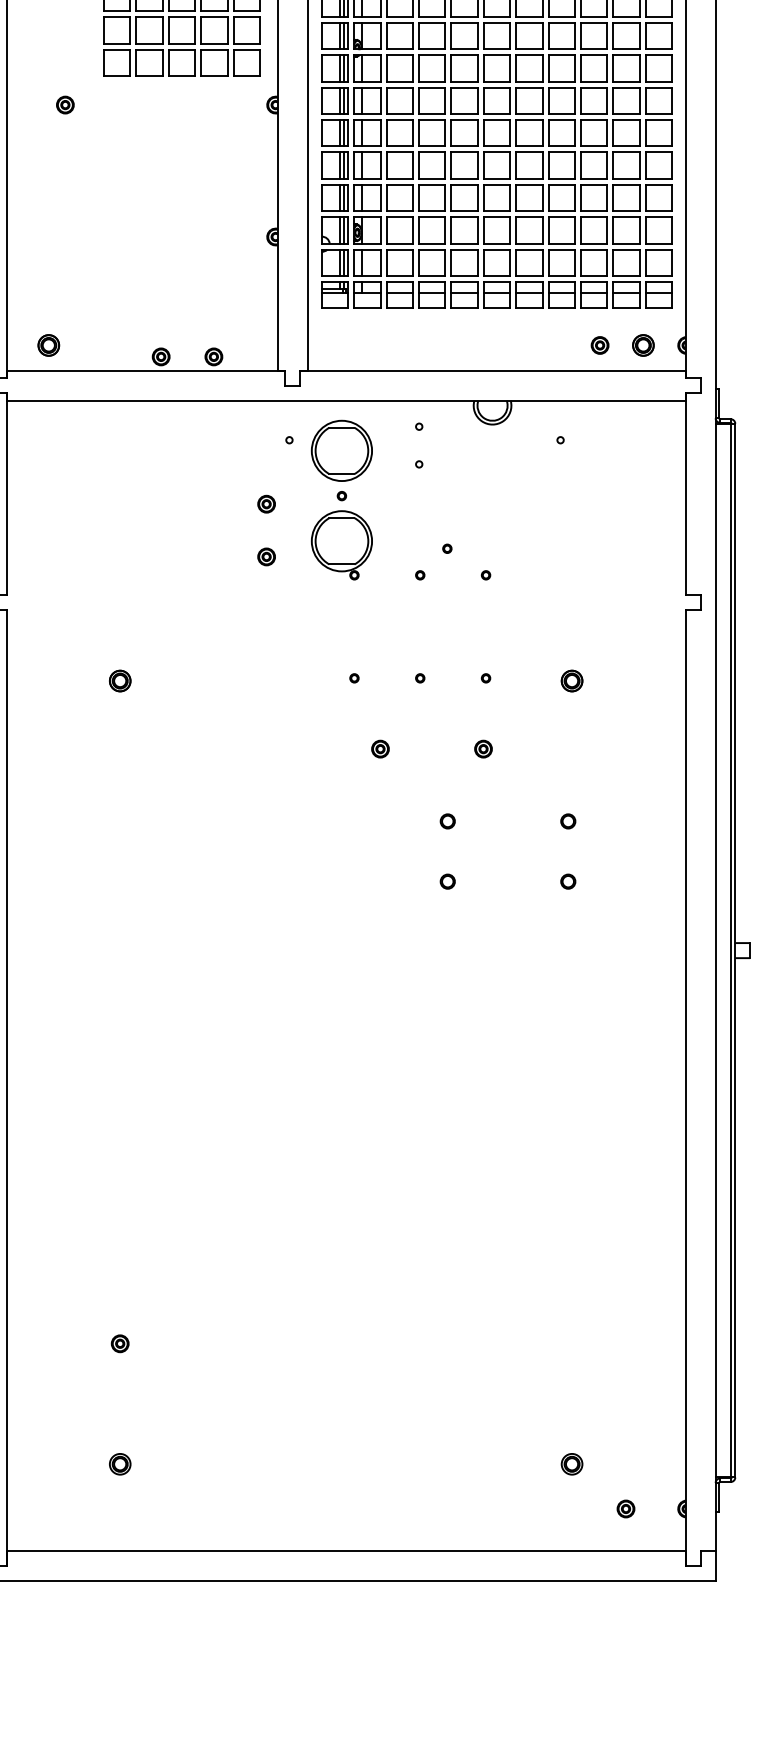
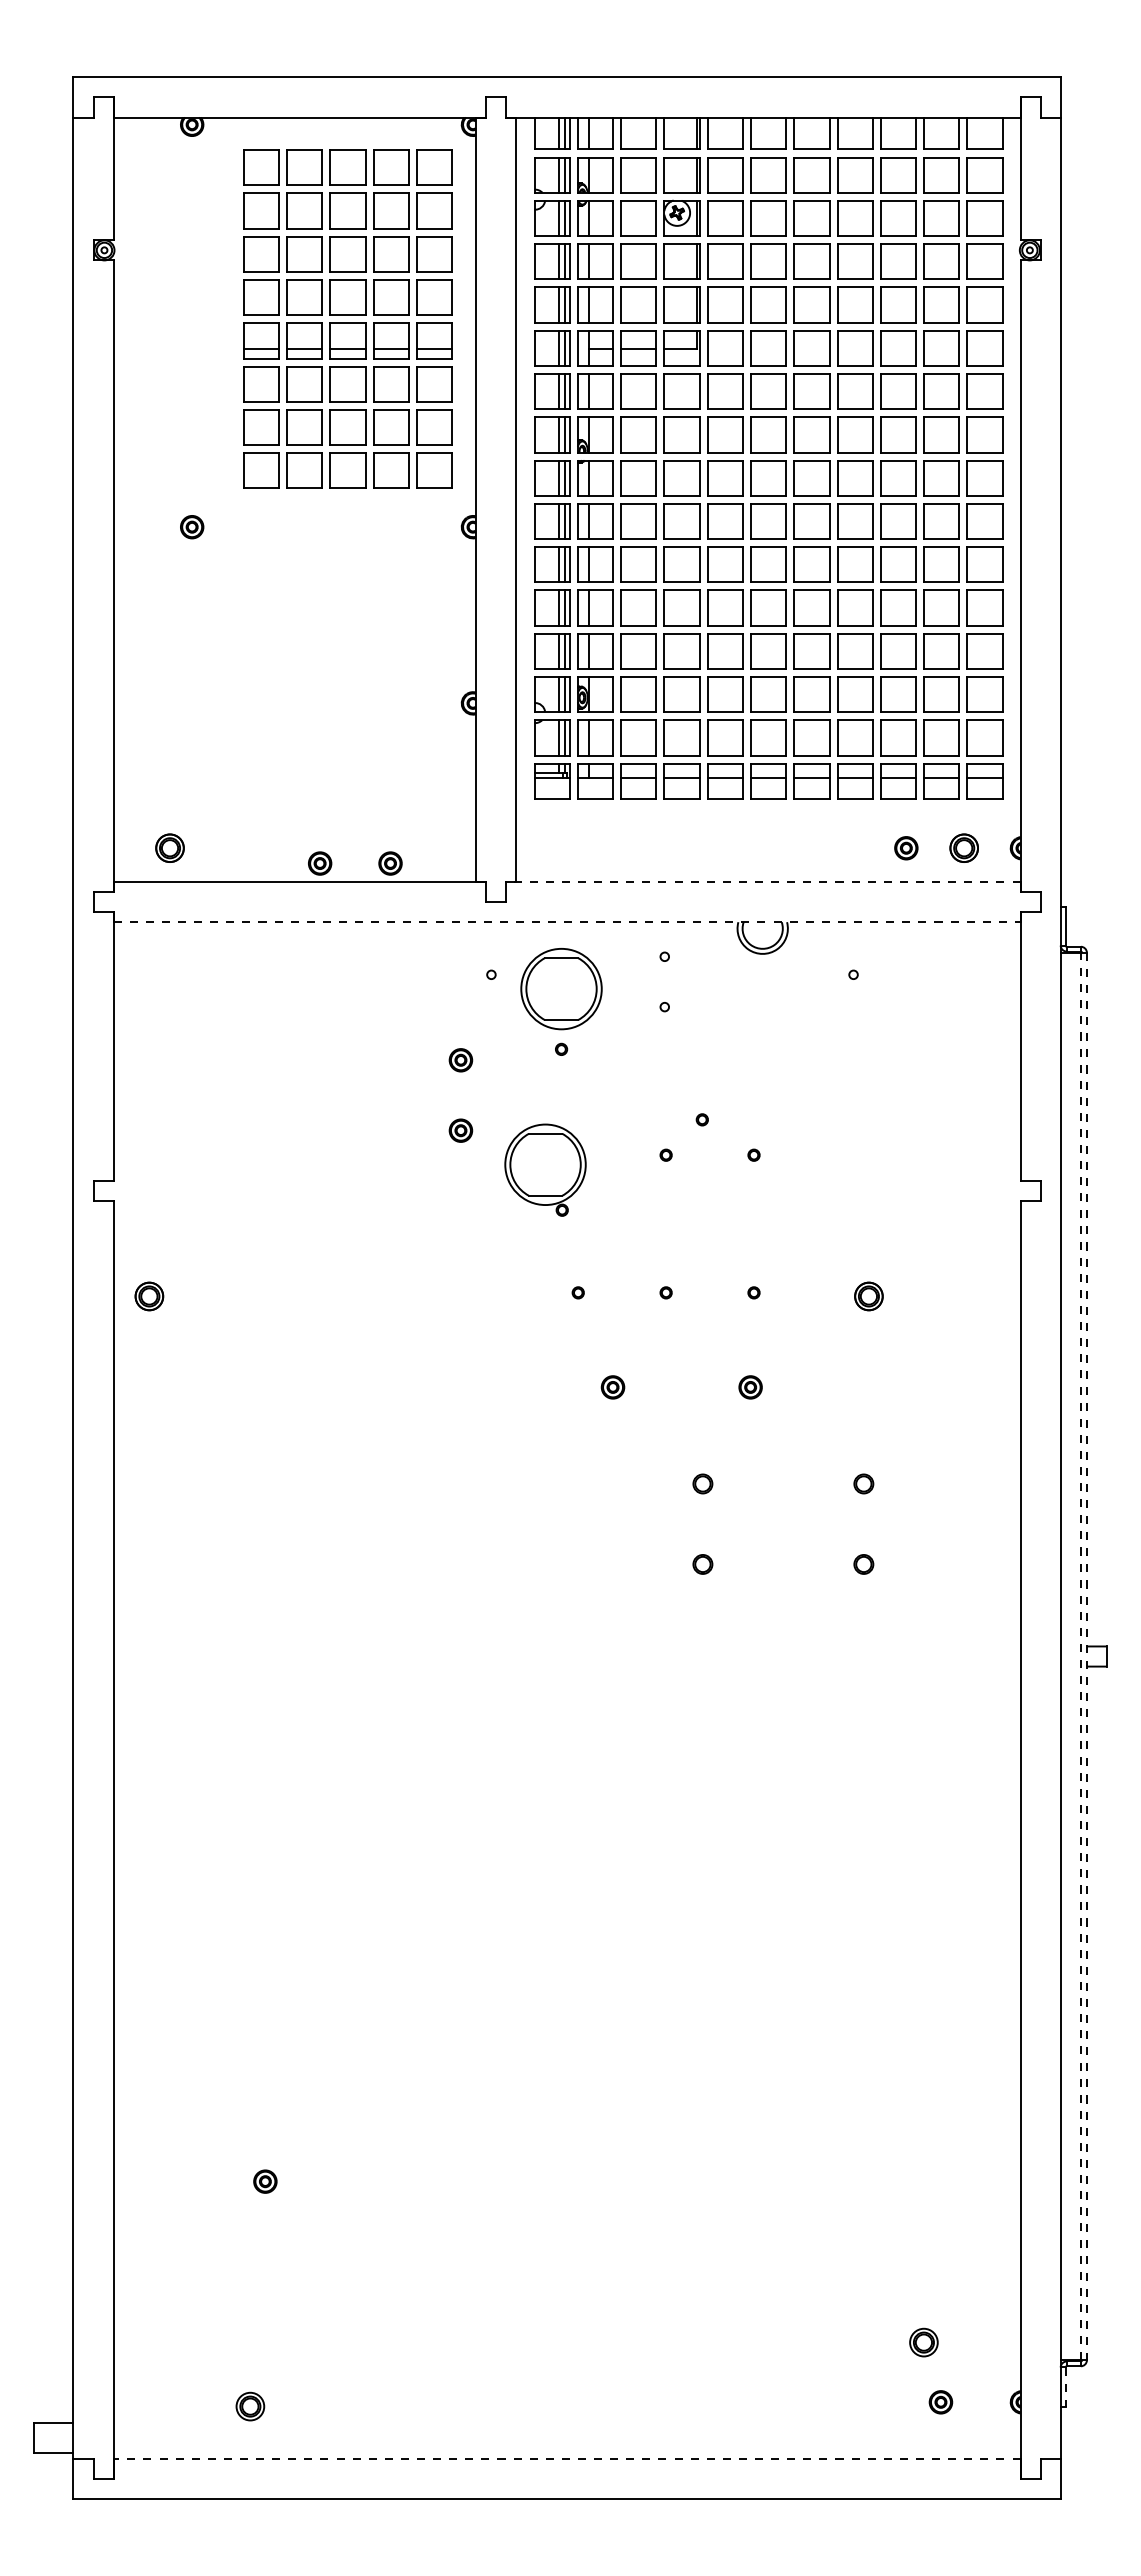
line: (492, 370) -> (762, 881), solid -> dashed
line: (346, 401) -> (567, 922), solid -> dashed
part: (341, 544) -> (545, 1169), moved
part: (120, 681) -> (149, 1296), moved
line: (730, 950) -> (1080, 1656), solid -> dashed
line: (734, 950) -> (1086, 1656), solid -> dashed
part: (120, 1464) -> (250, 2406), moved
part: (571, 1464) -> (923, 2342), moved
line: (719, 1497) -> (1065, 2387), solid -> dashed
line: (345, 1551) -> (566, 2458), solid -> dashed

